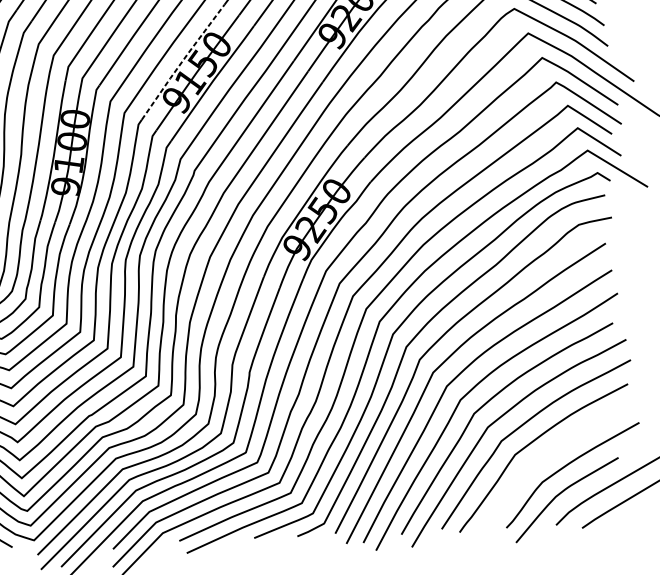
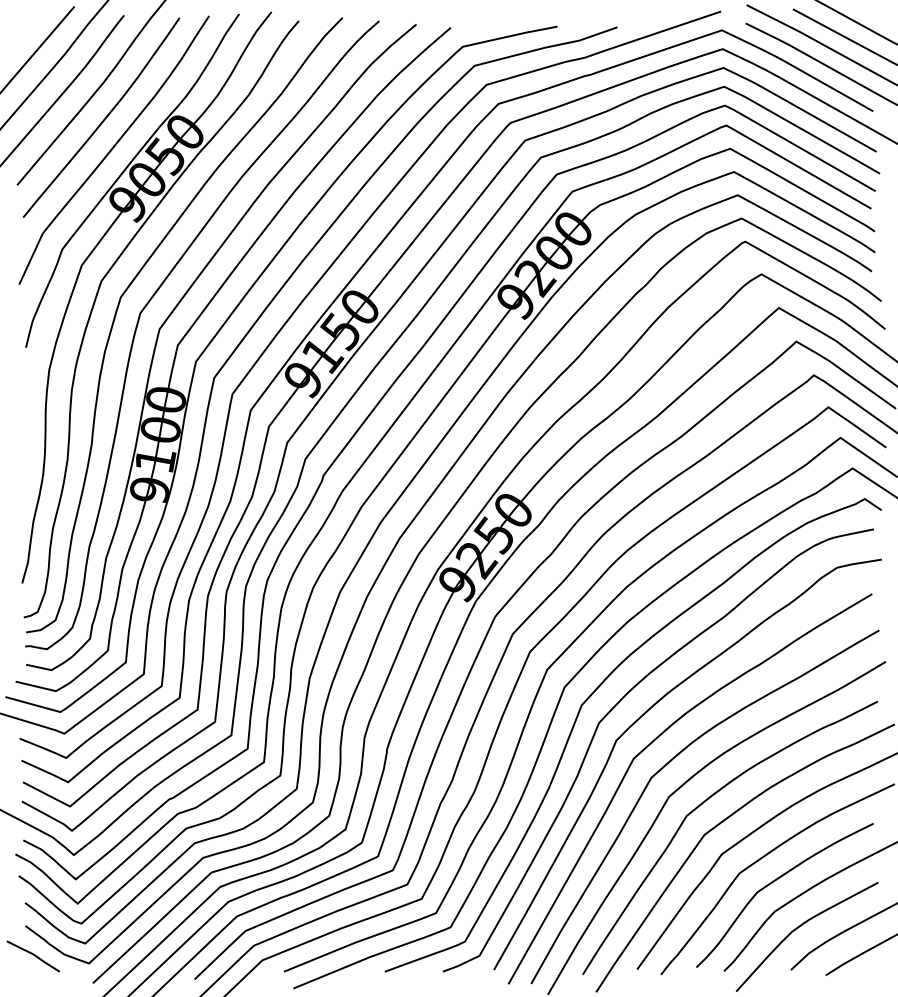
line: (182, 61) -> (313, 327), dashed -> solid
curve: (542, 459) -> (775, 881), added

